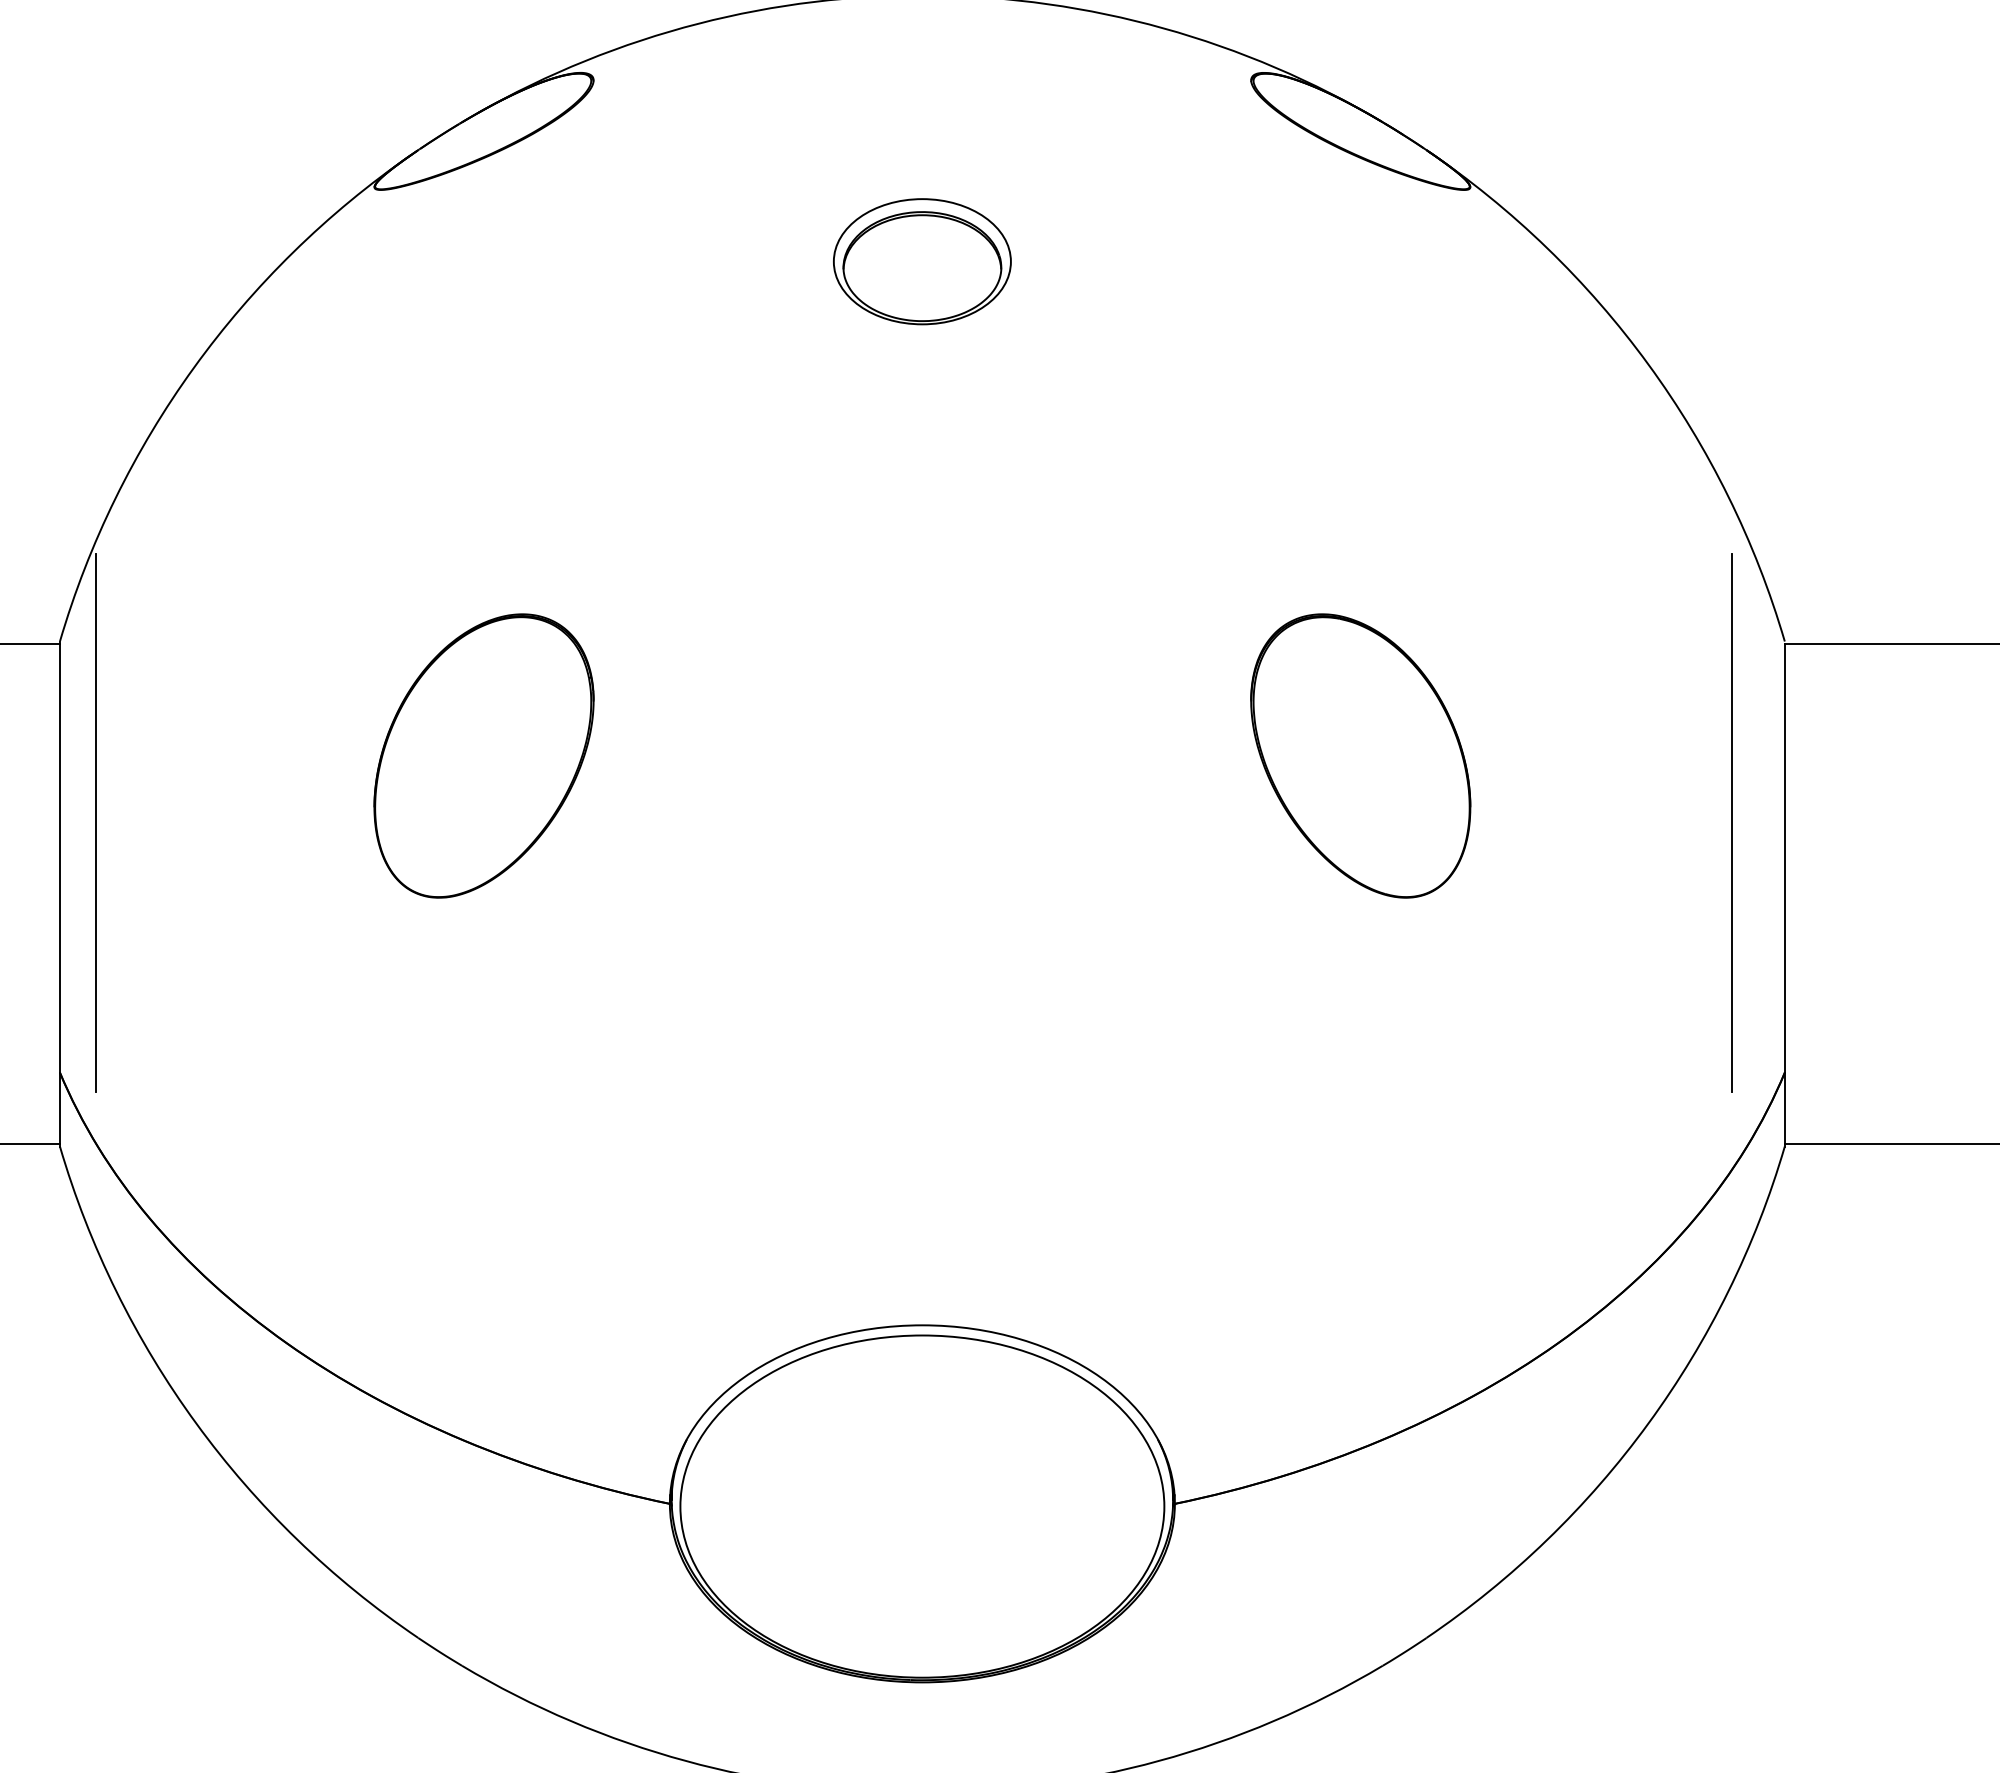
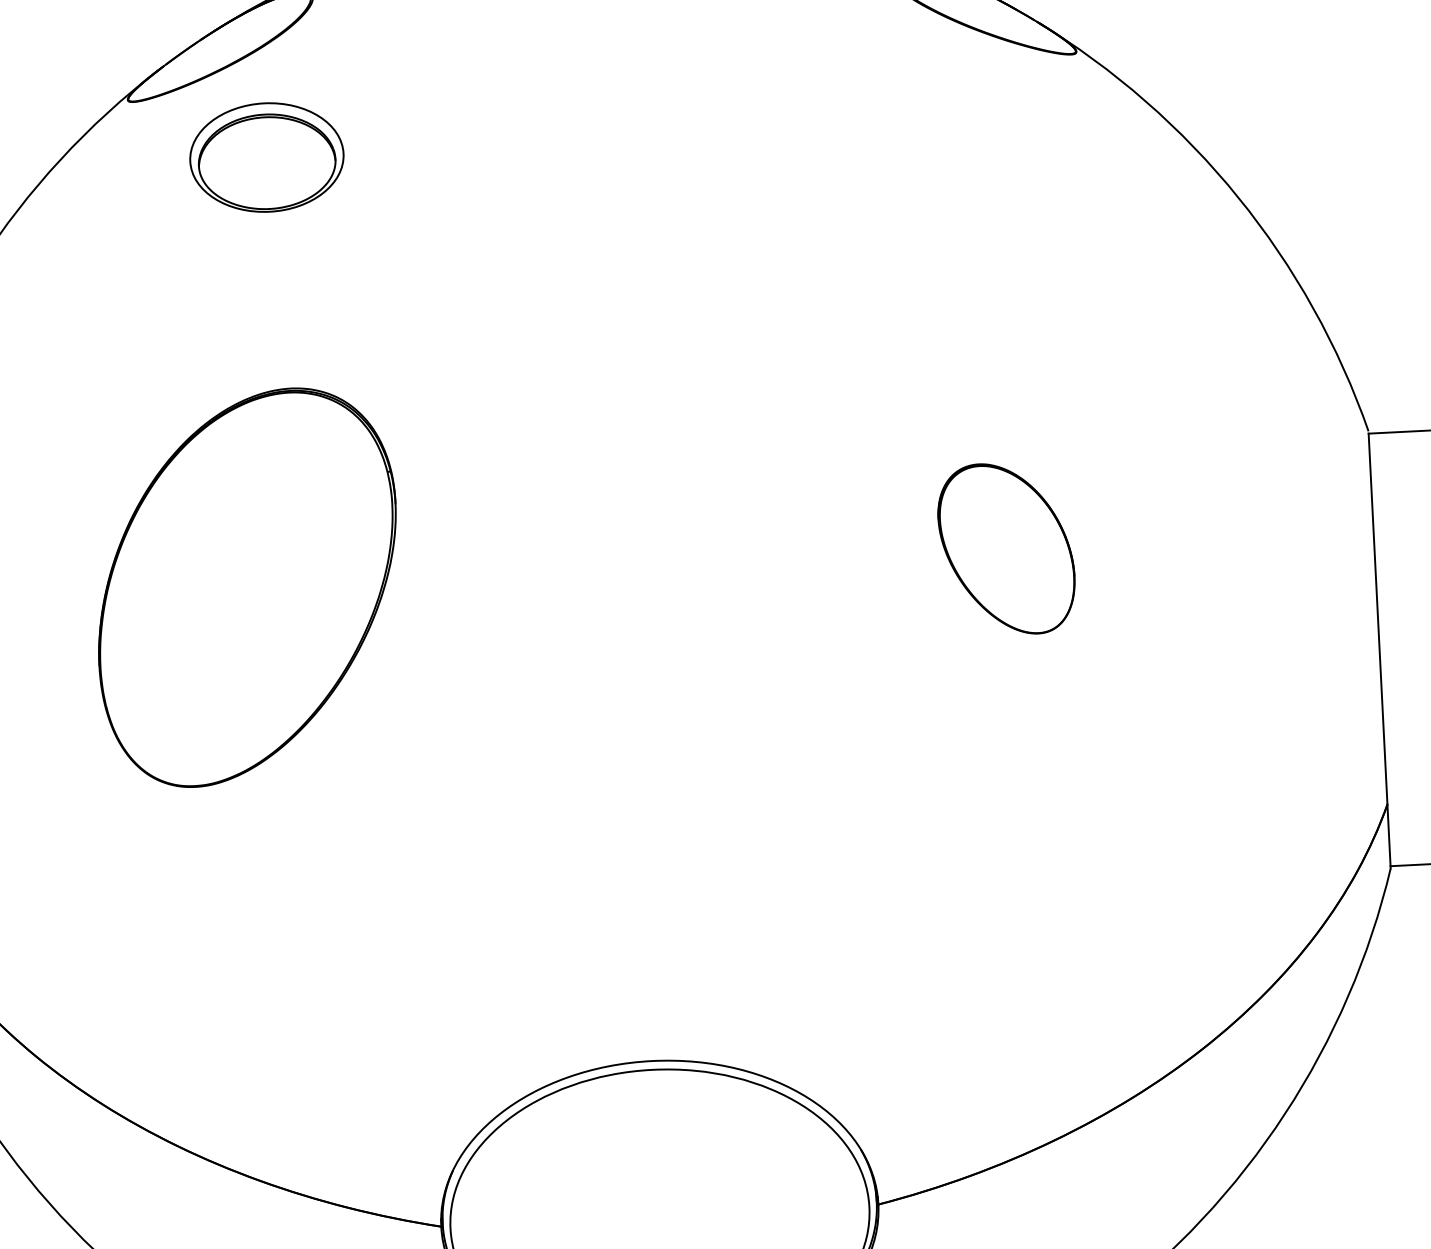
part: (922, 261) -> (267, 157), moved
part: (483, 755) -> (247, 587), size x1.6
part: (1360, 755) -> (1006, 548), size x0.7
line: (1731, 823) -> (1330, 591), removed

